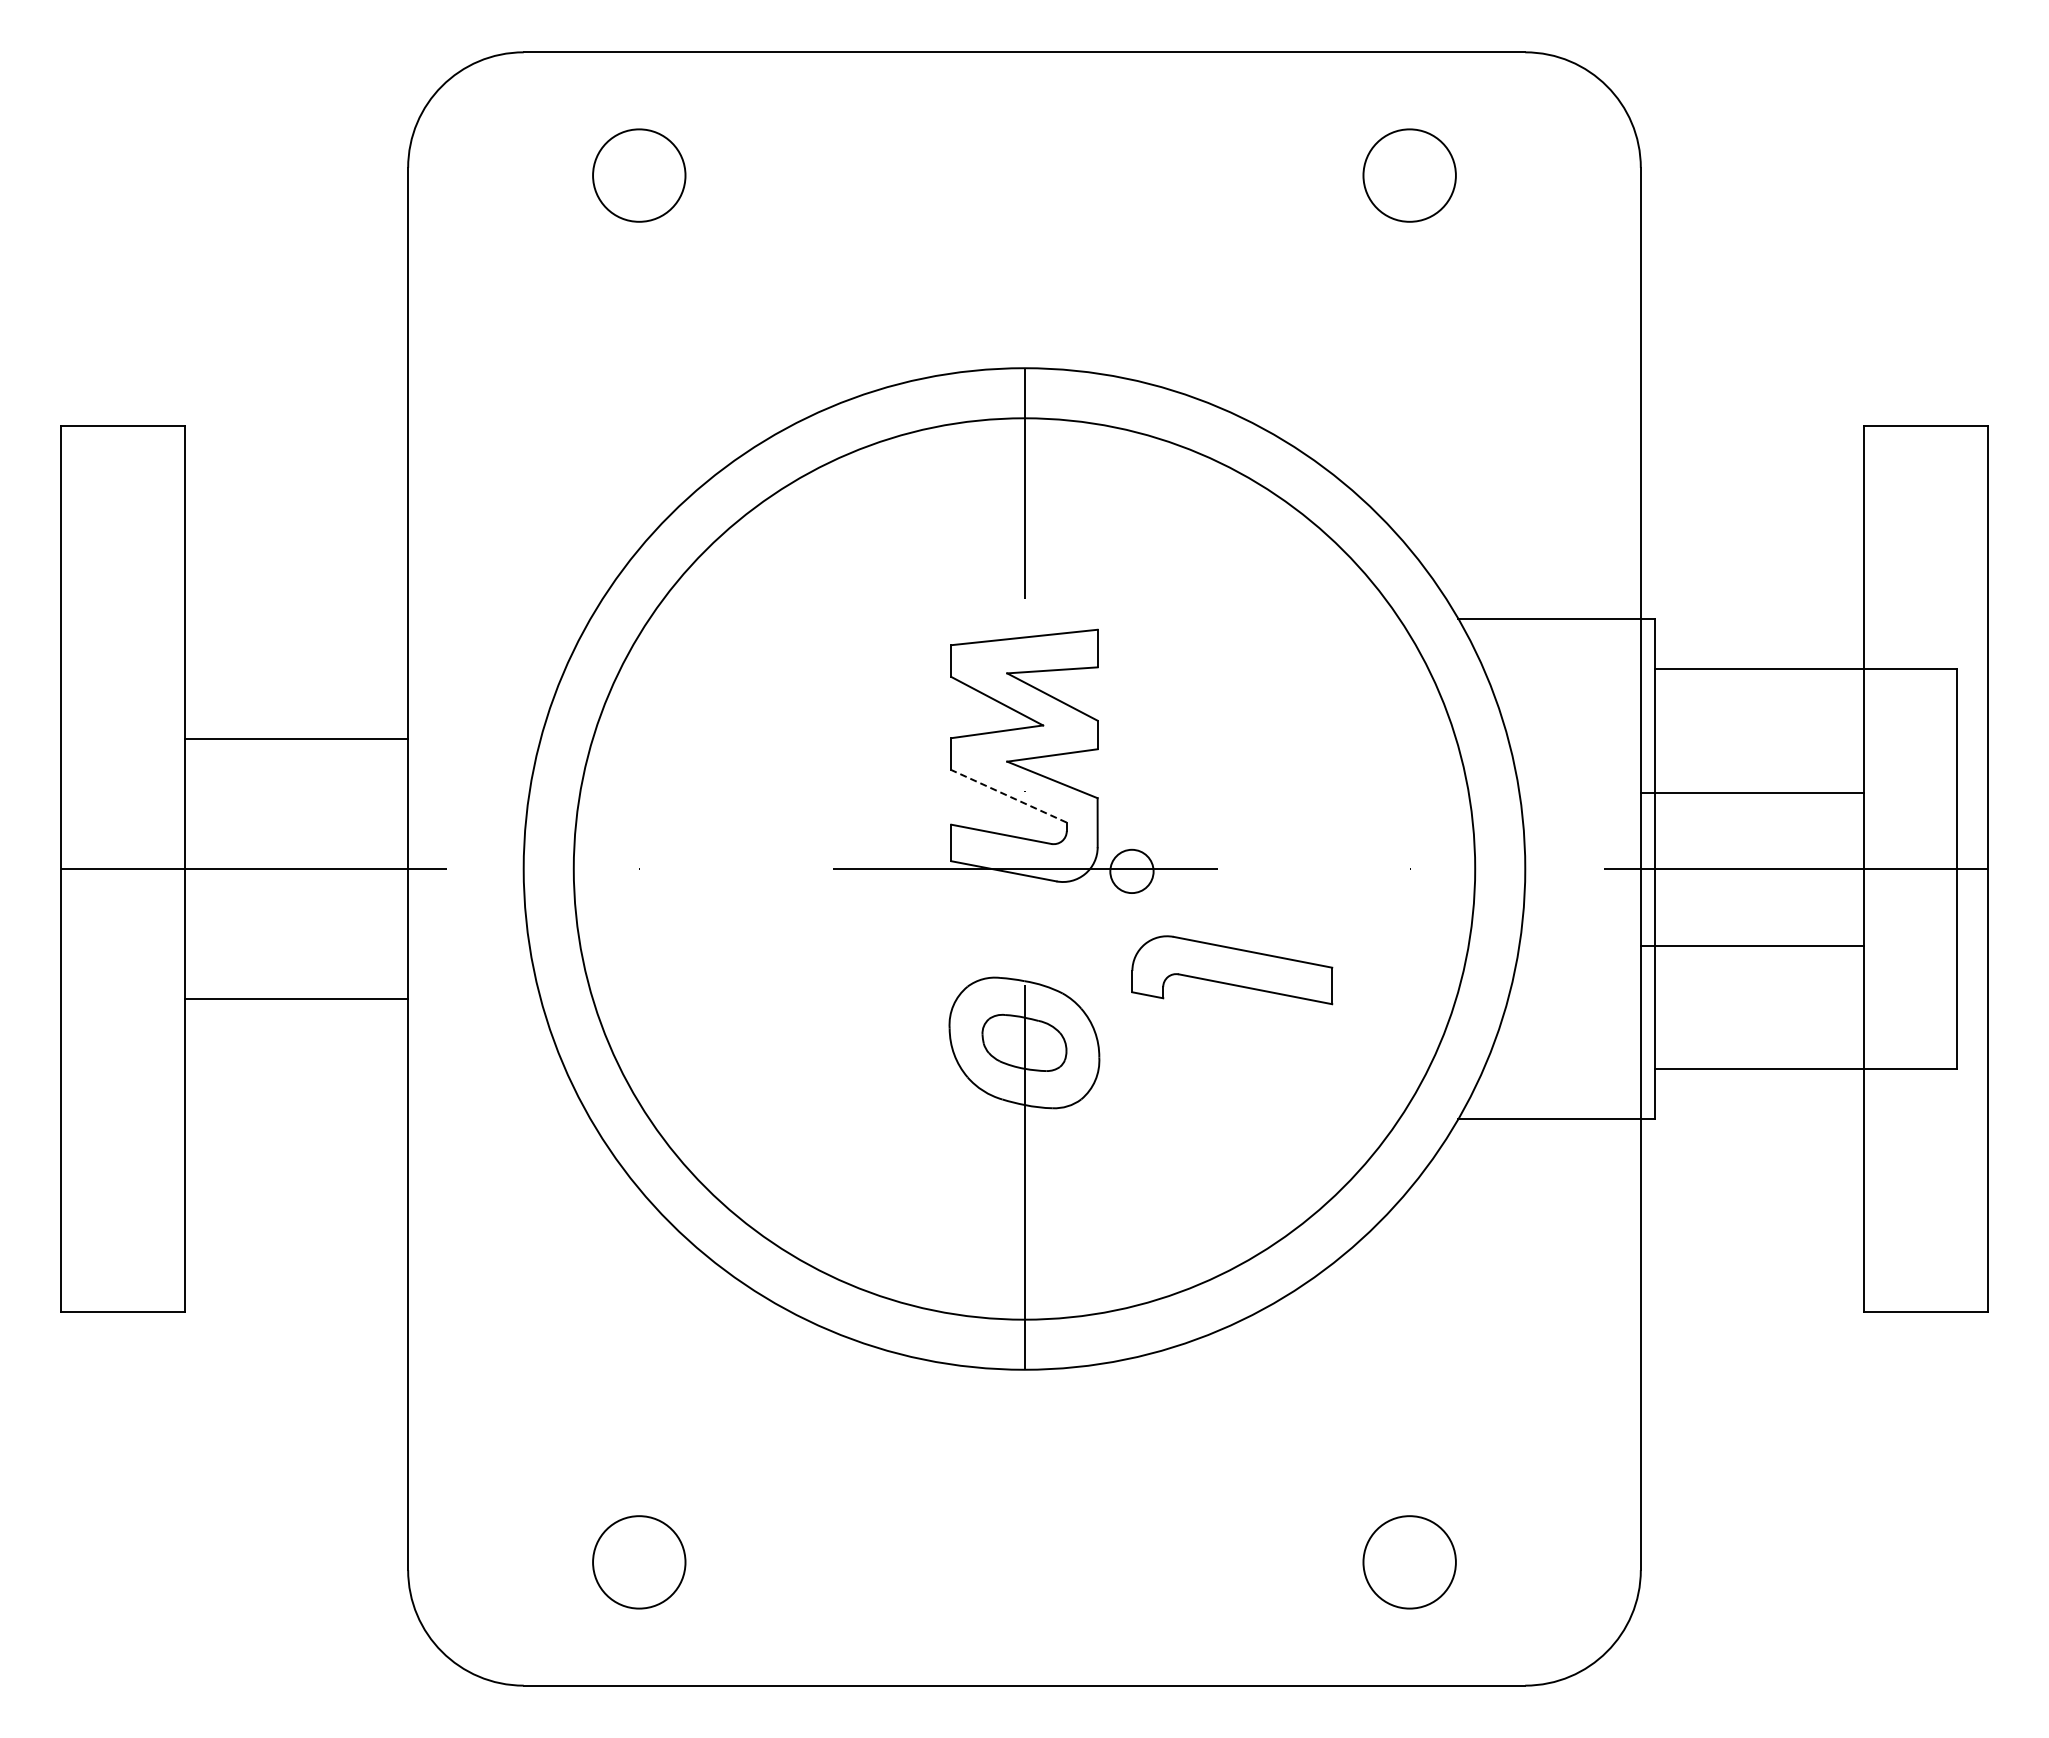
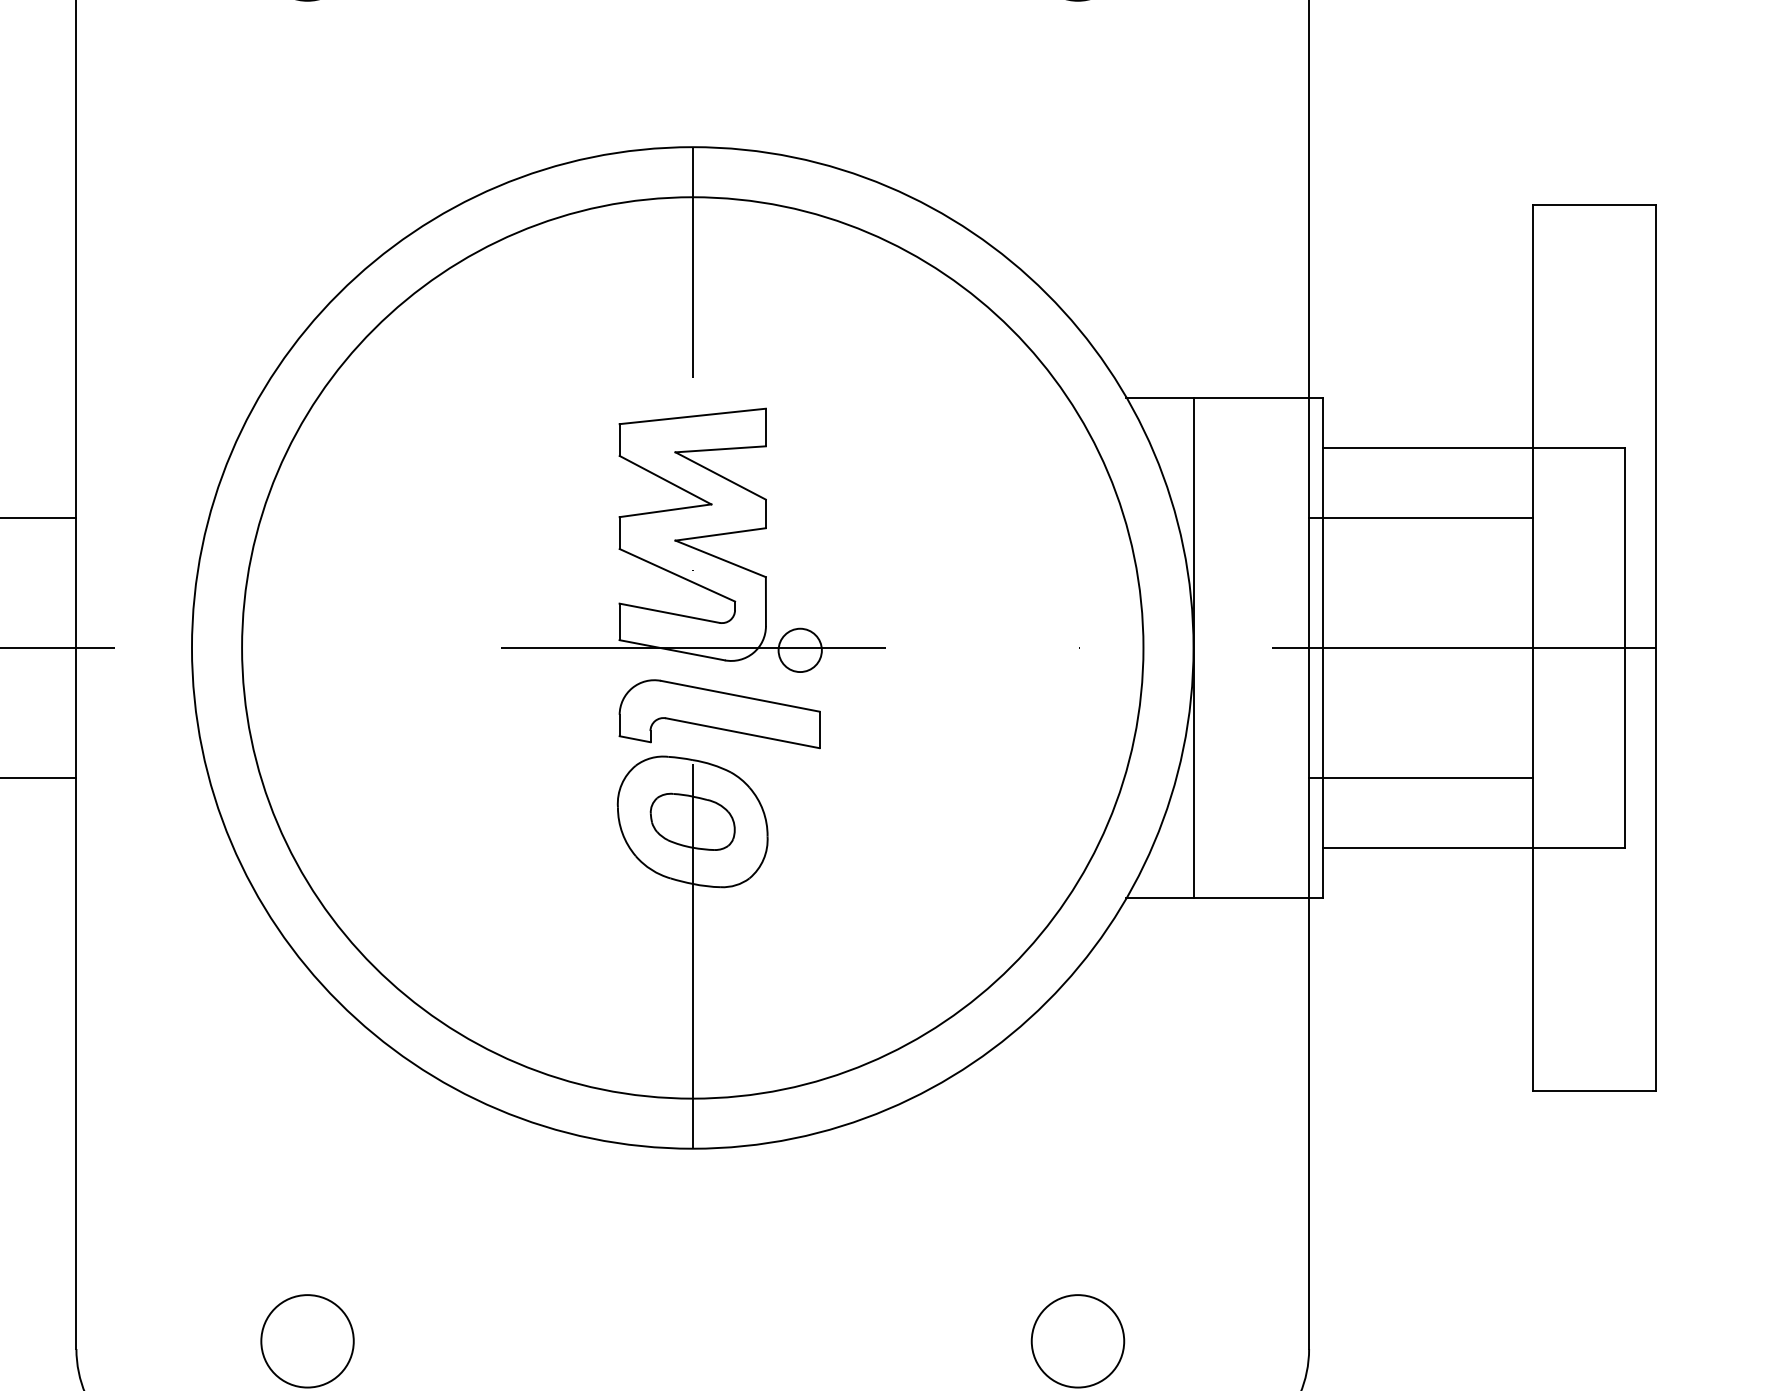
line: (1752, 793) -> (1420, 518), moved
line: (1008, 796) -> (676, 575), dashed -> solid
line: (1525, 868) -> (1193, 647), added
line: (1752, 945) -> (1420, 777), moved
part: (1232, 970) -> (719, 714), moved

